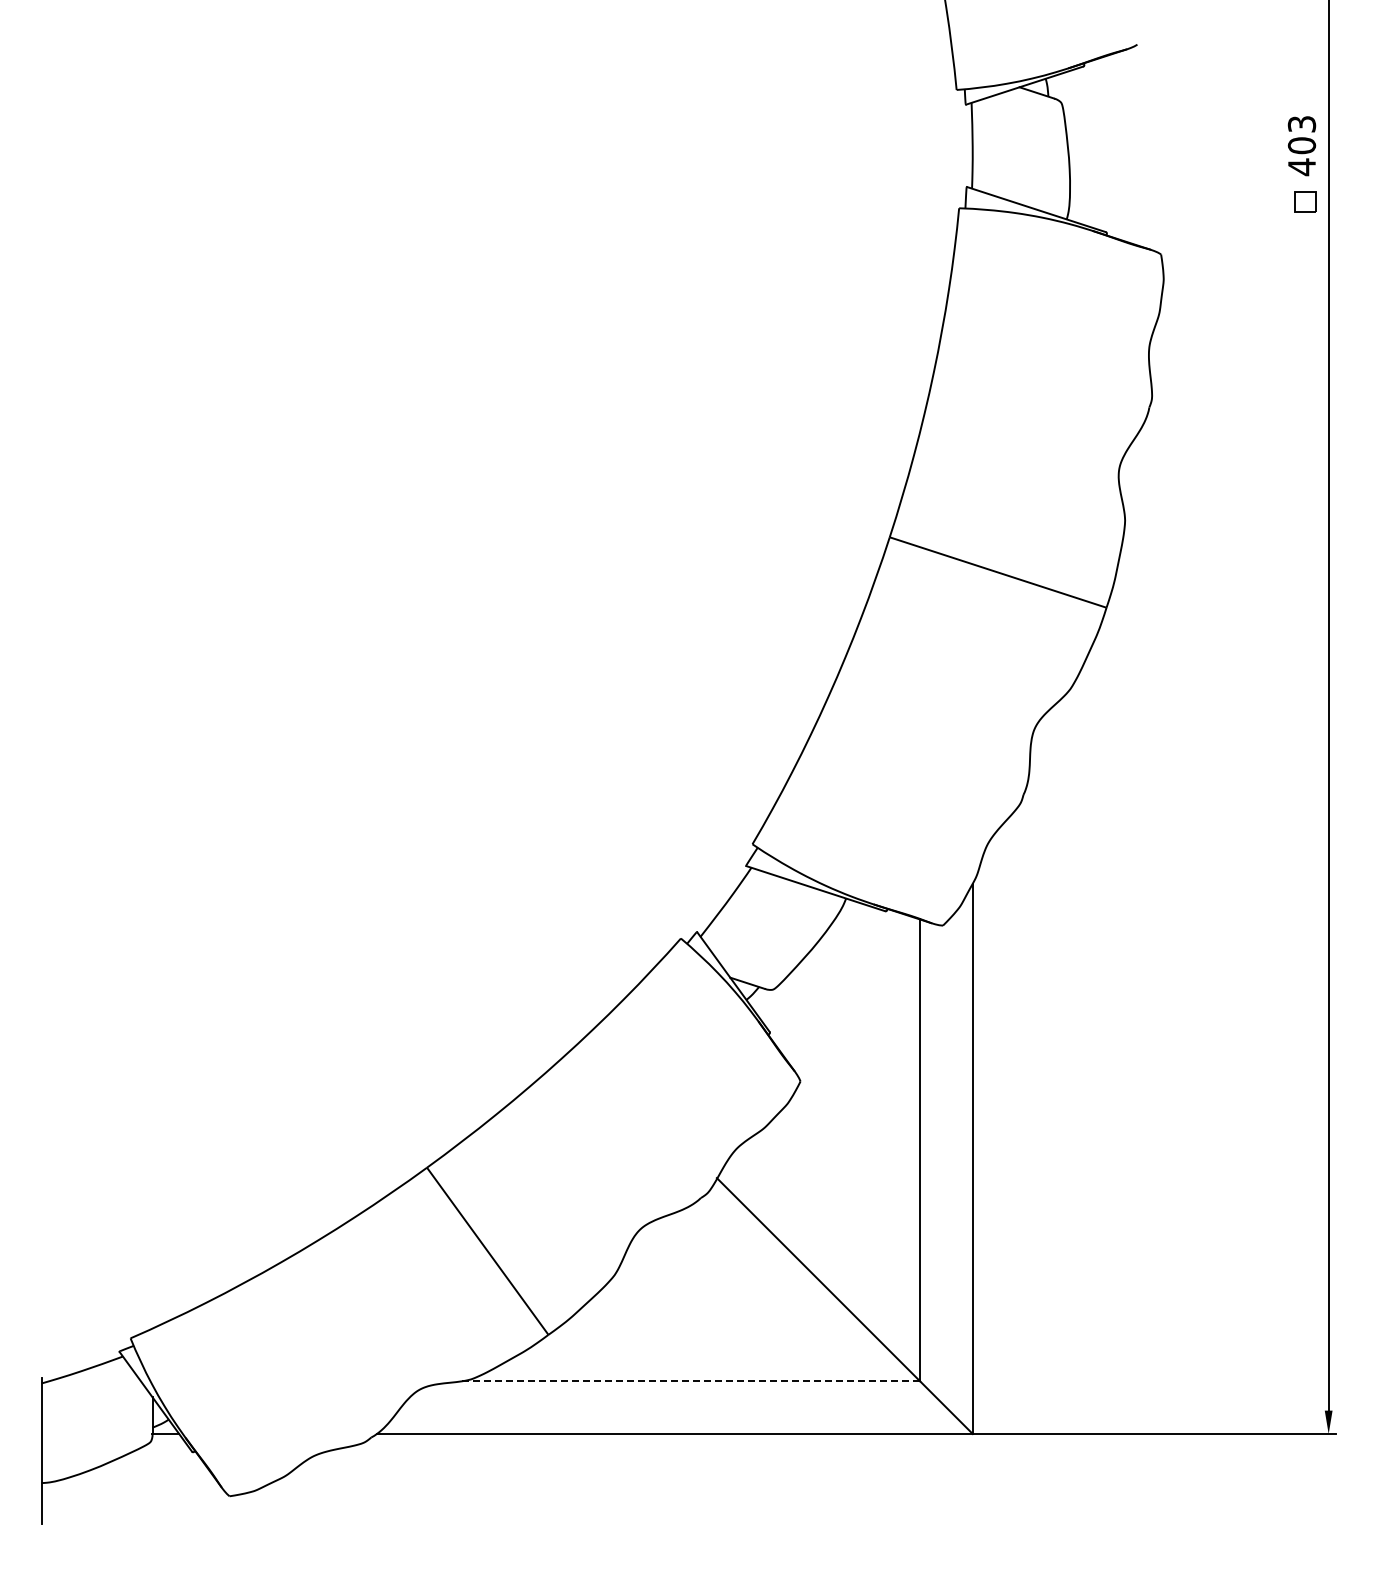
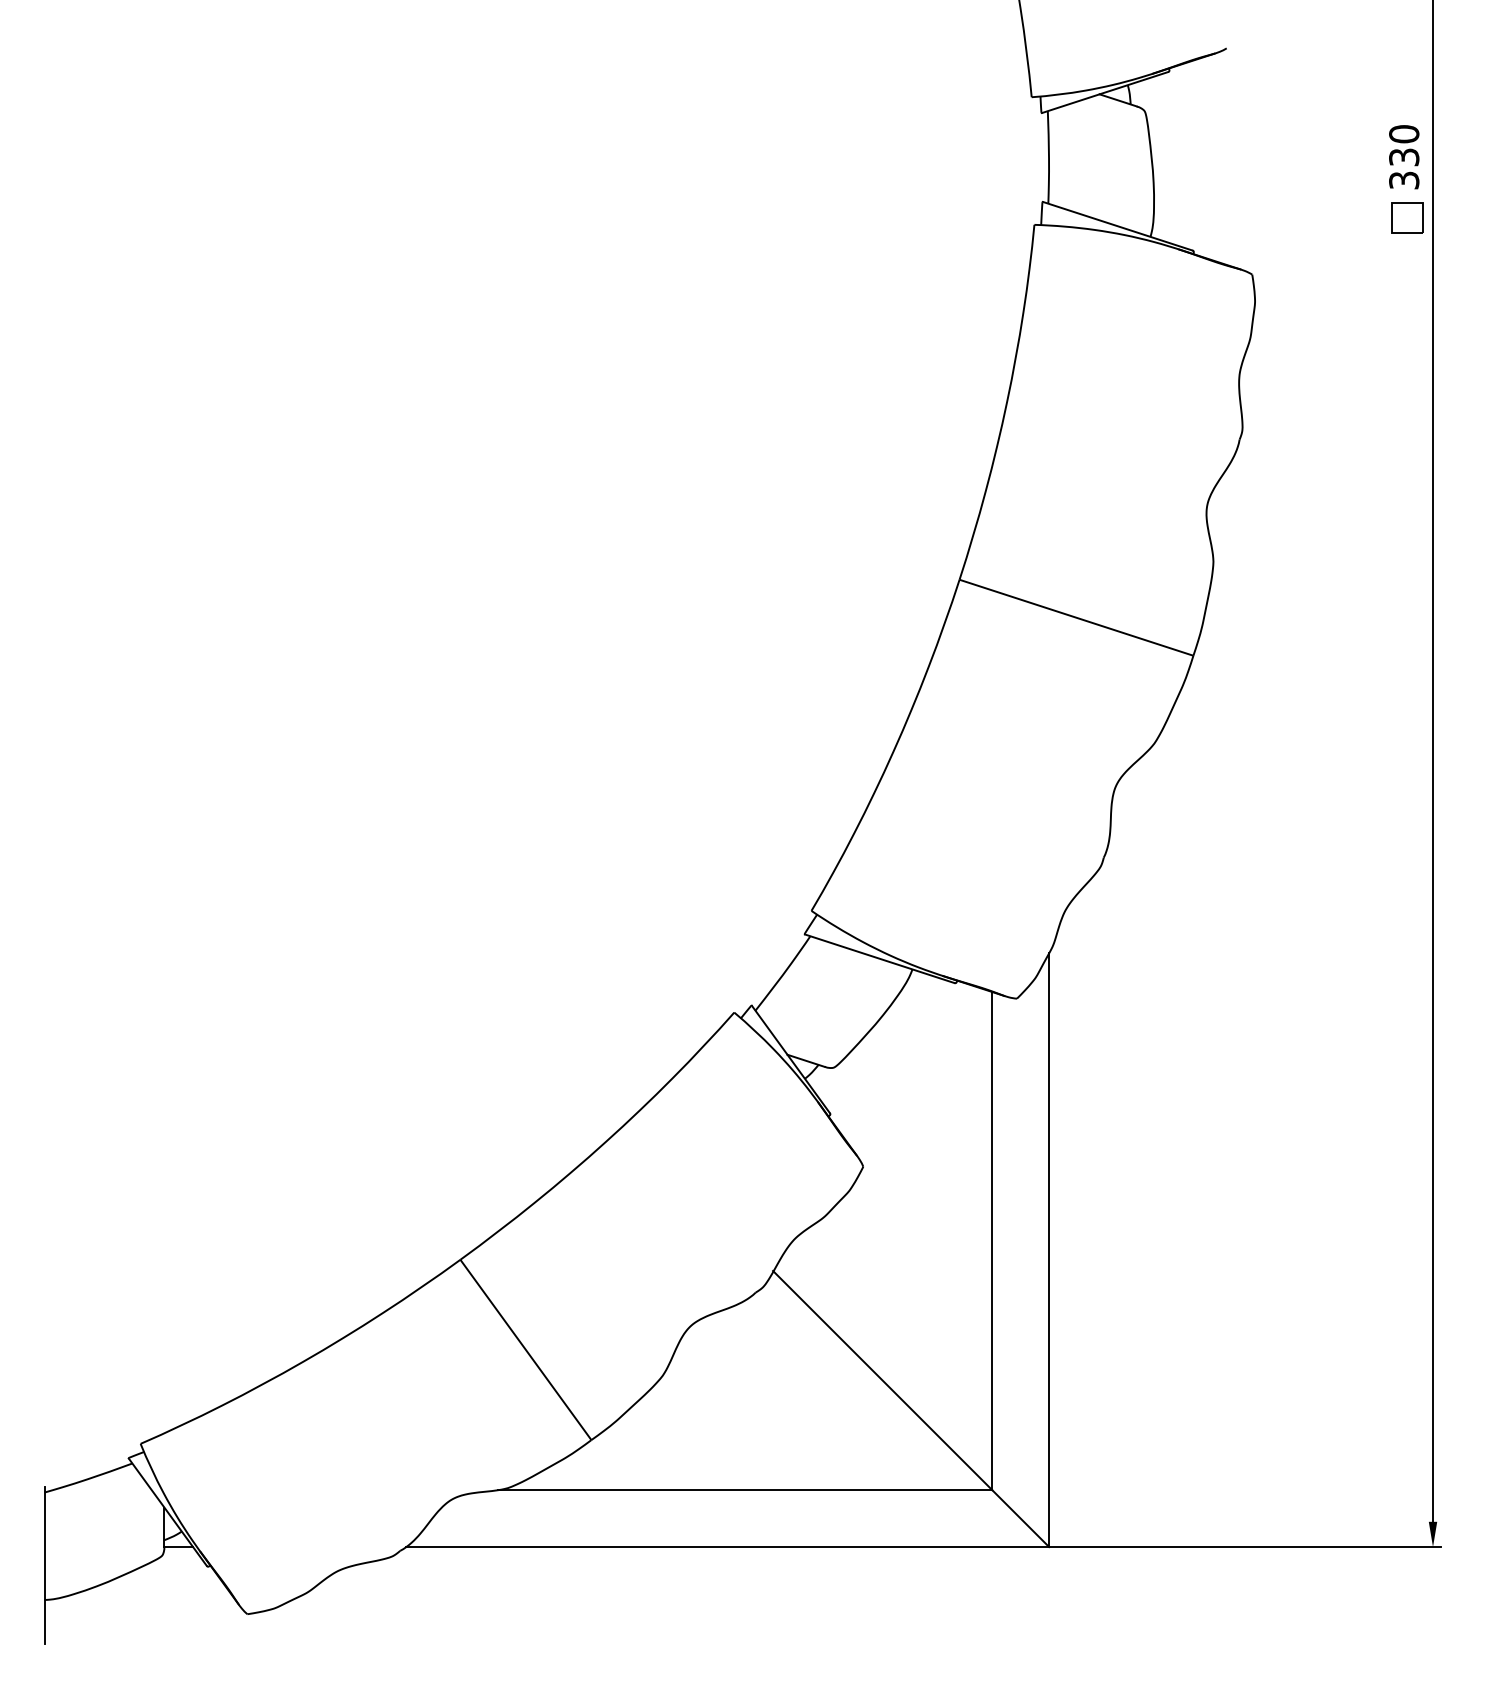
text: (1301, 145) -> (1403, 157), 403 -> 330
part: (1305, 201) -> (1408, 217), size x1.43
line: (690, 1381) -> (744, 1490), dashed -> solid

